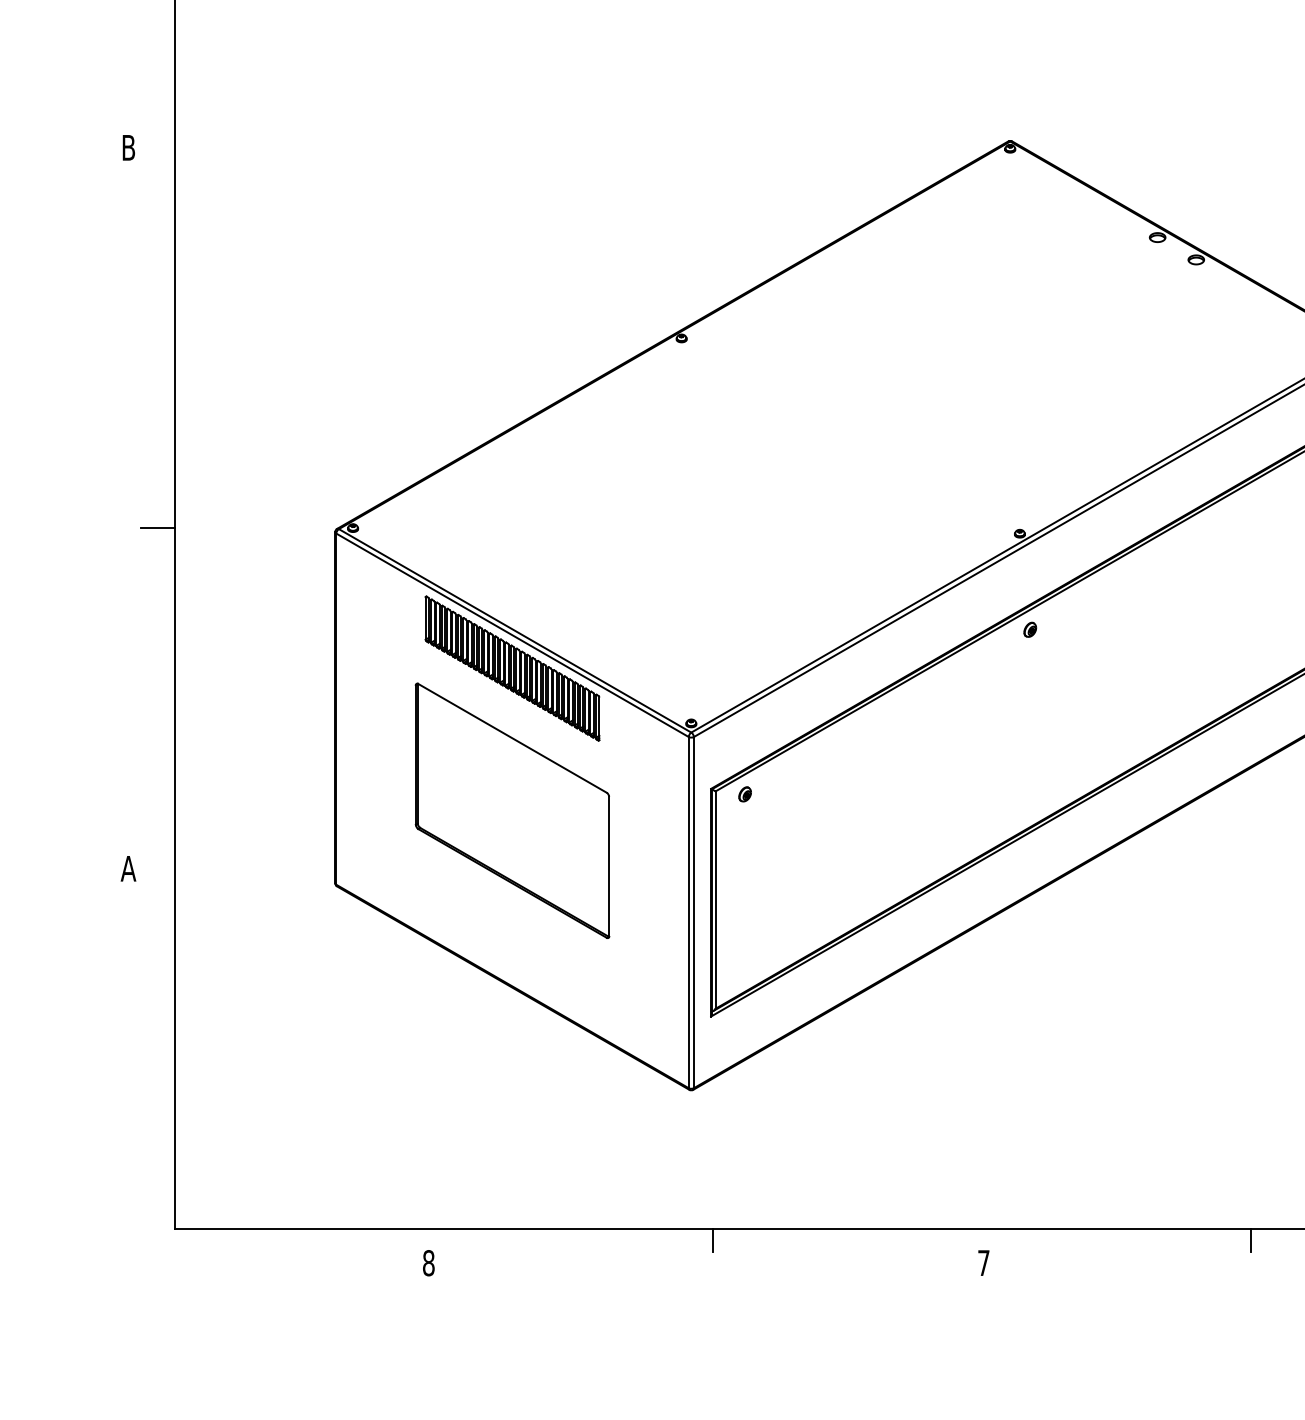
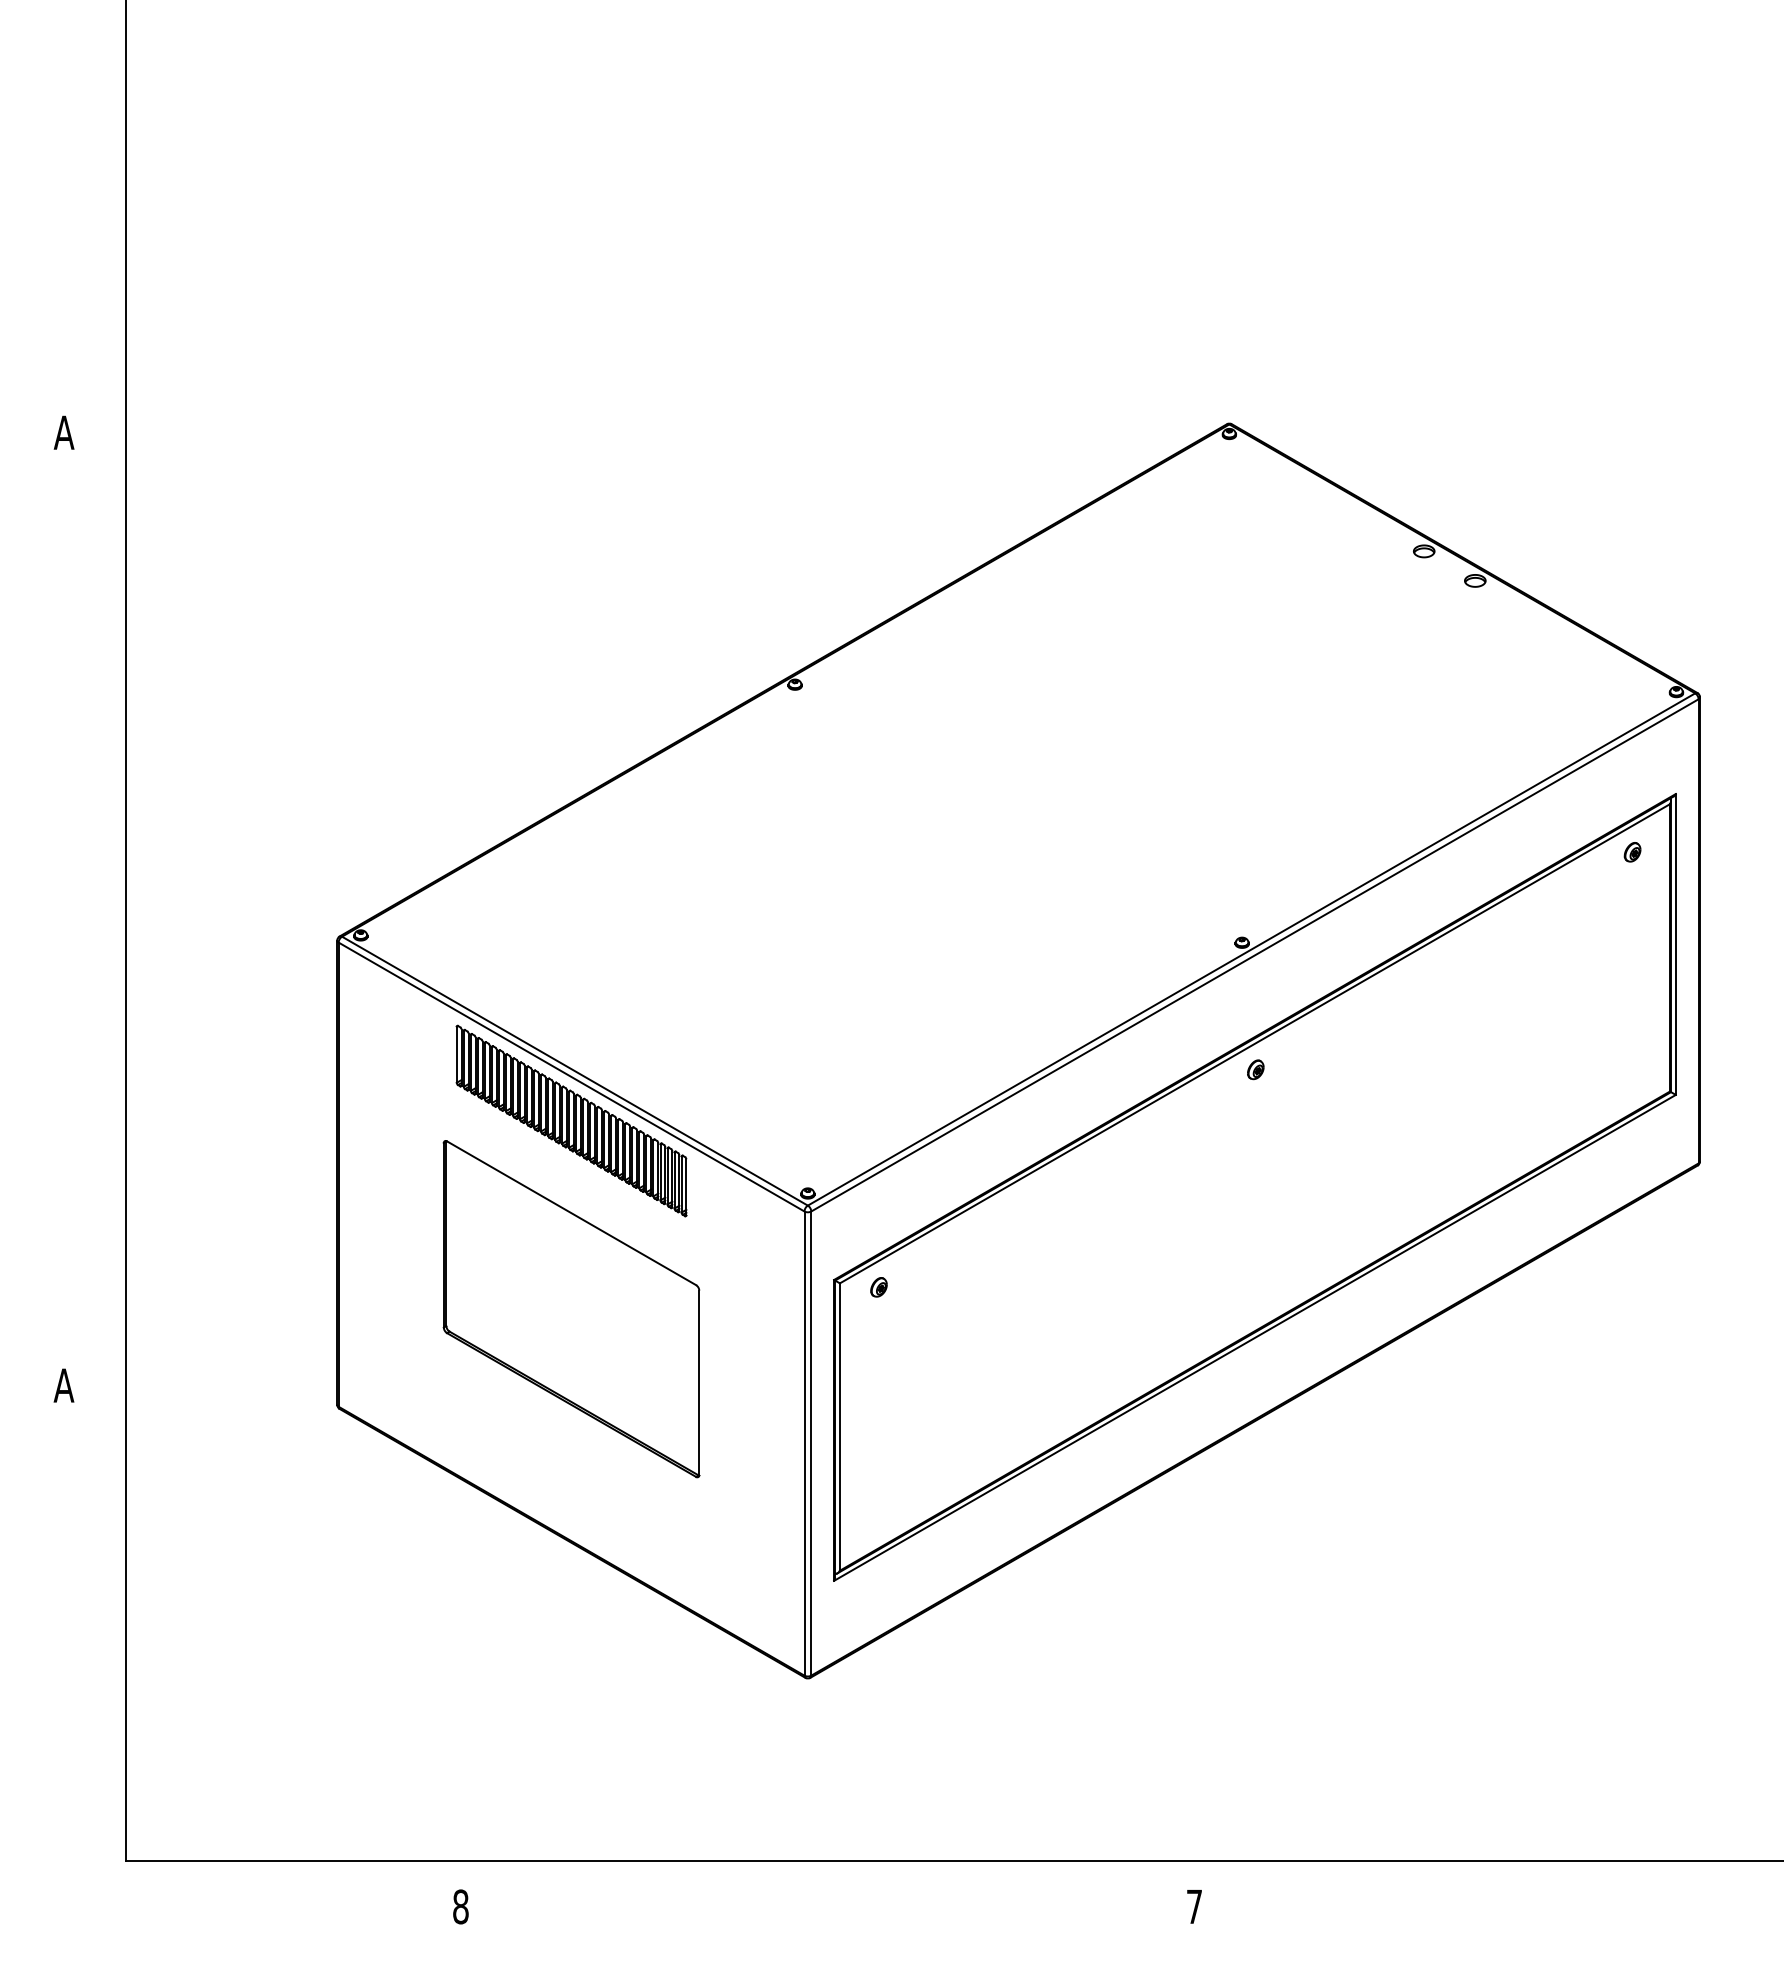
text: (128, 147) -> (63, 432), B -> A
line: (157, 528) -> (102, 935), removed
line: (712, 1240) -> (836, 1876), removed
line: (1251, 1240) -> (1548, 1876), removed

